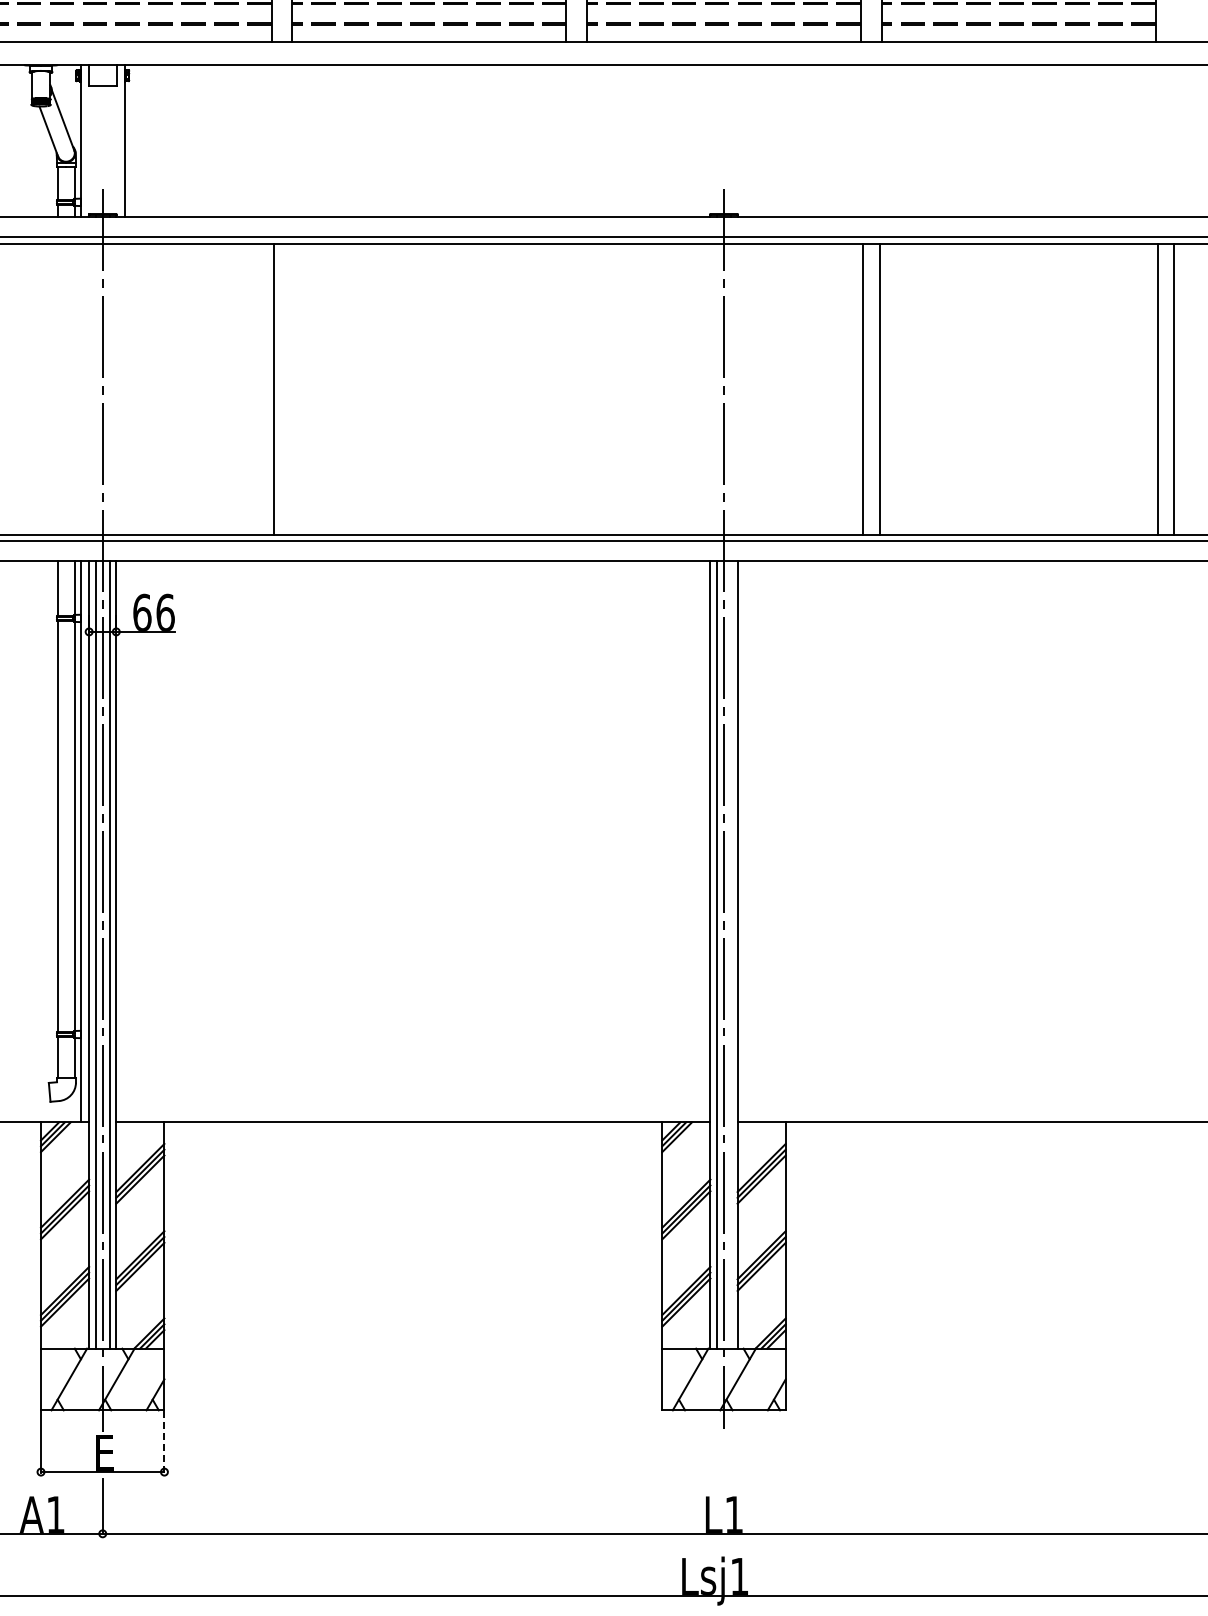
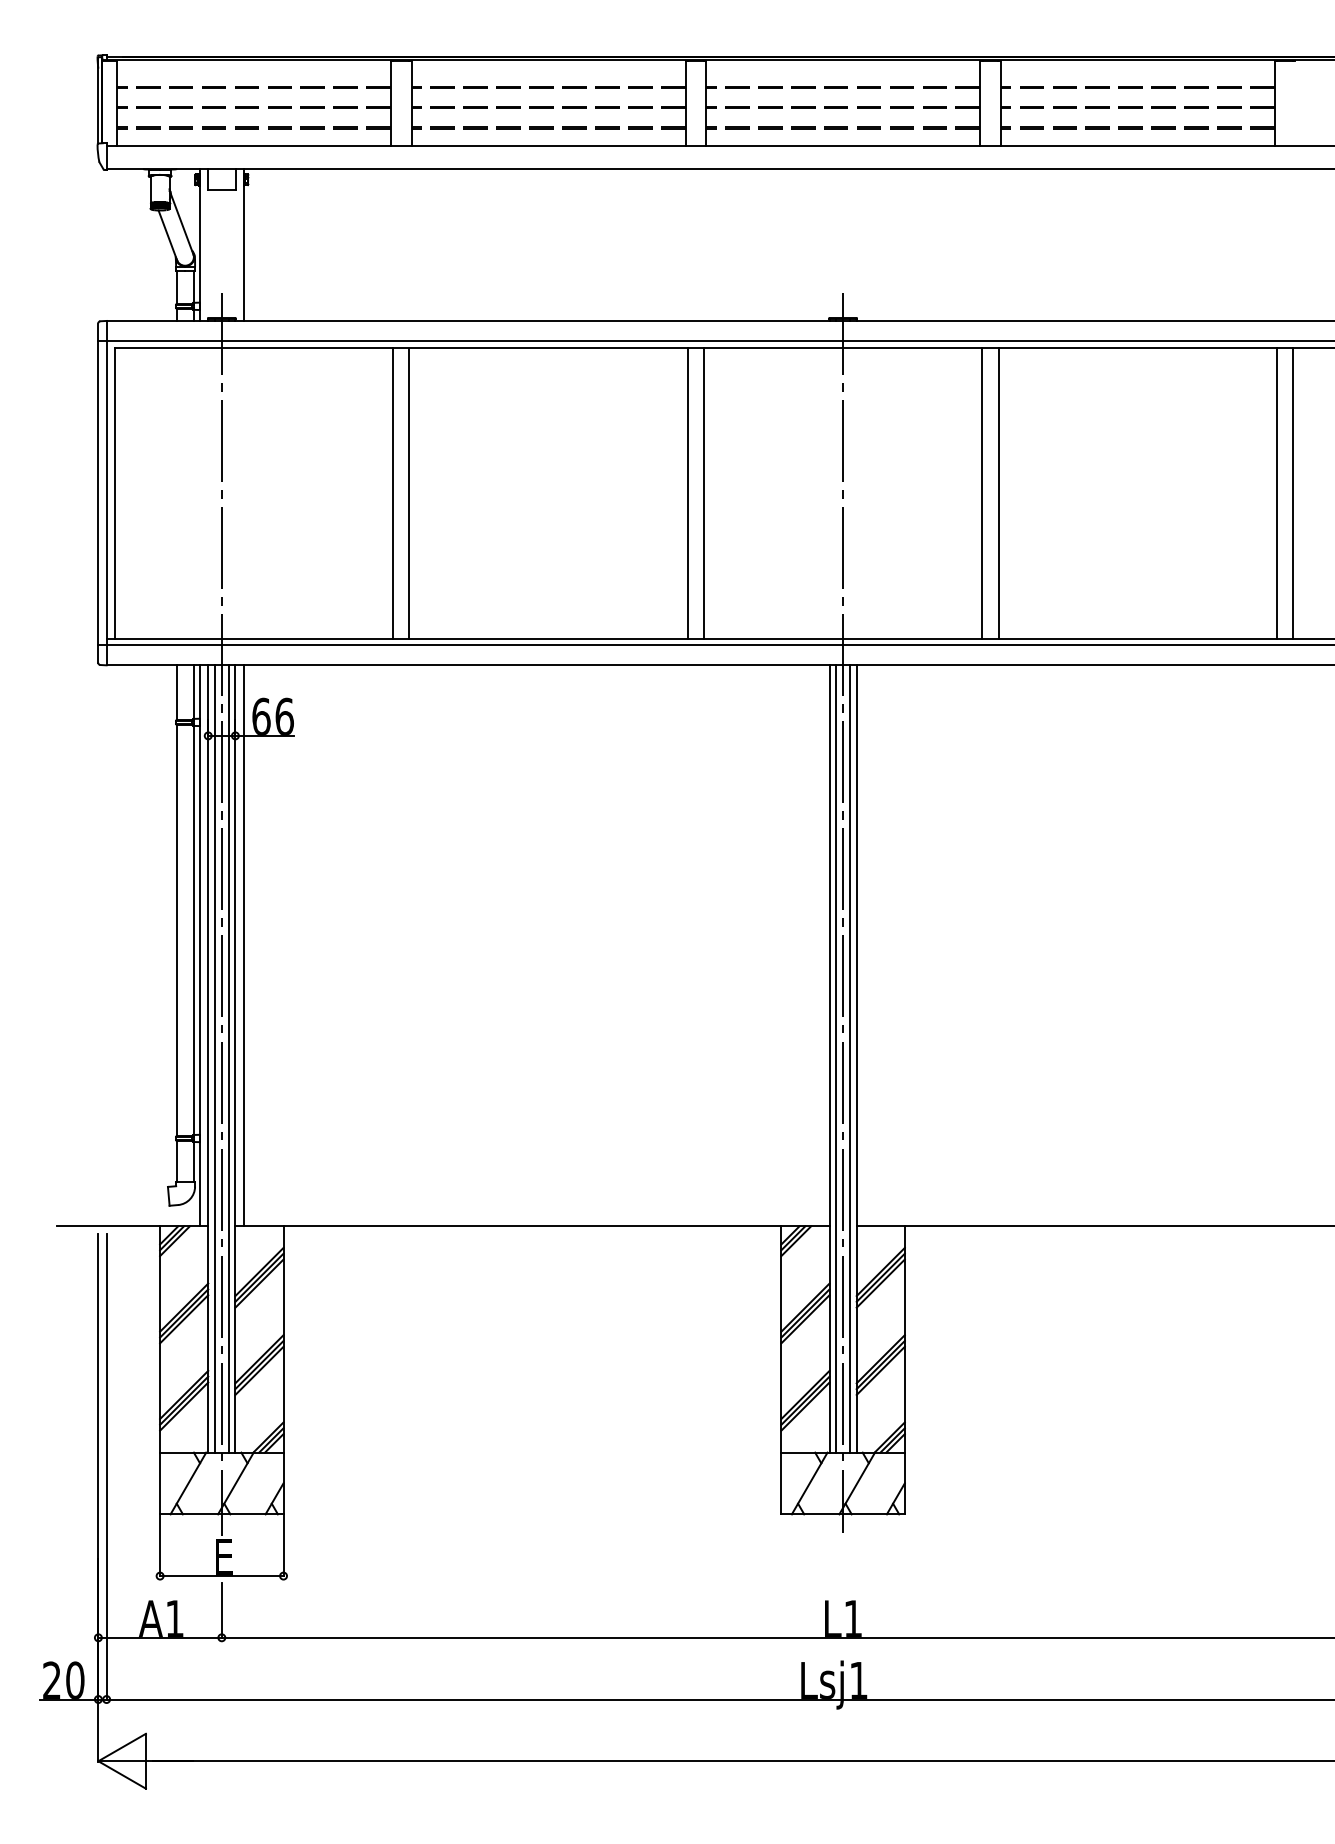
line: (568, 388) -> (687, 492), added
line: (585, 388) -> (704, 492), added
line: (290, 389) -> (409, 493), added
line: (124, 841) -> (243, 945), added
line: (731, 954) -> (850, 1058), added
line: (164, 1441) -> (283, 1545), dashed -> solid

